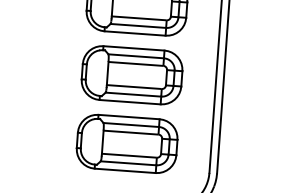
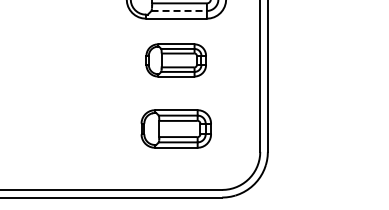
line: (138, 25) -> (179, 10), solid -> dashed
part: (131, 75) -> (175, 60), size x0.6
part: (126, 143) -> (175, 128), size x0.7

